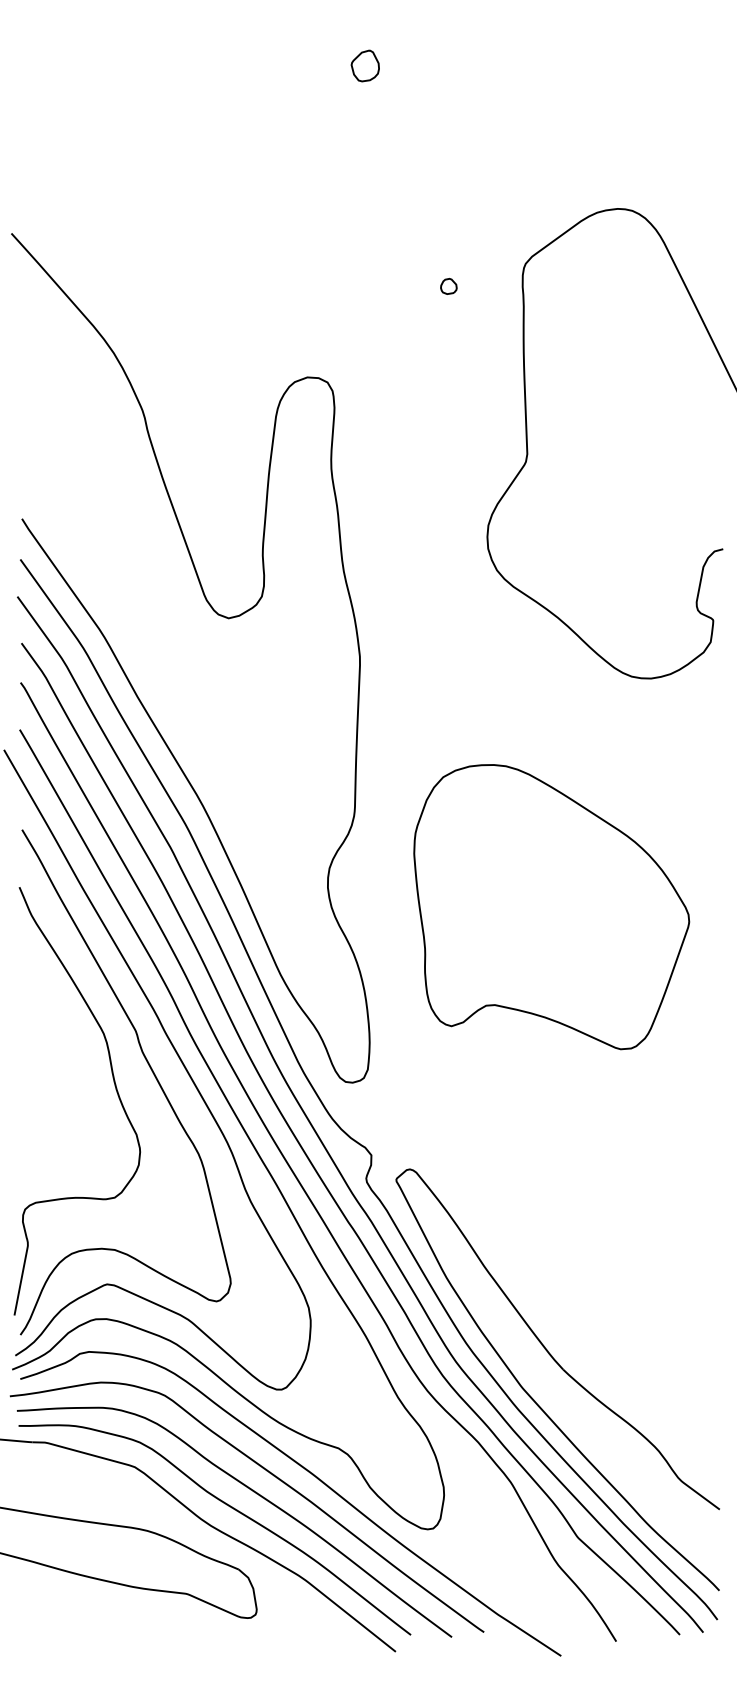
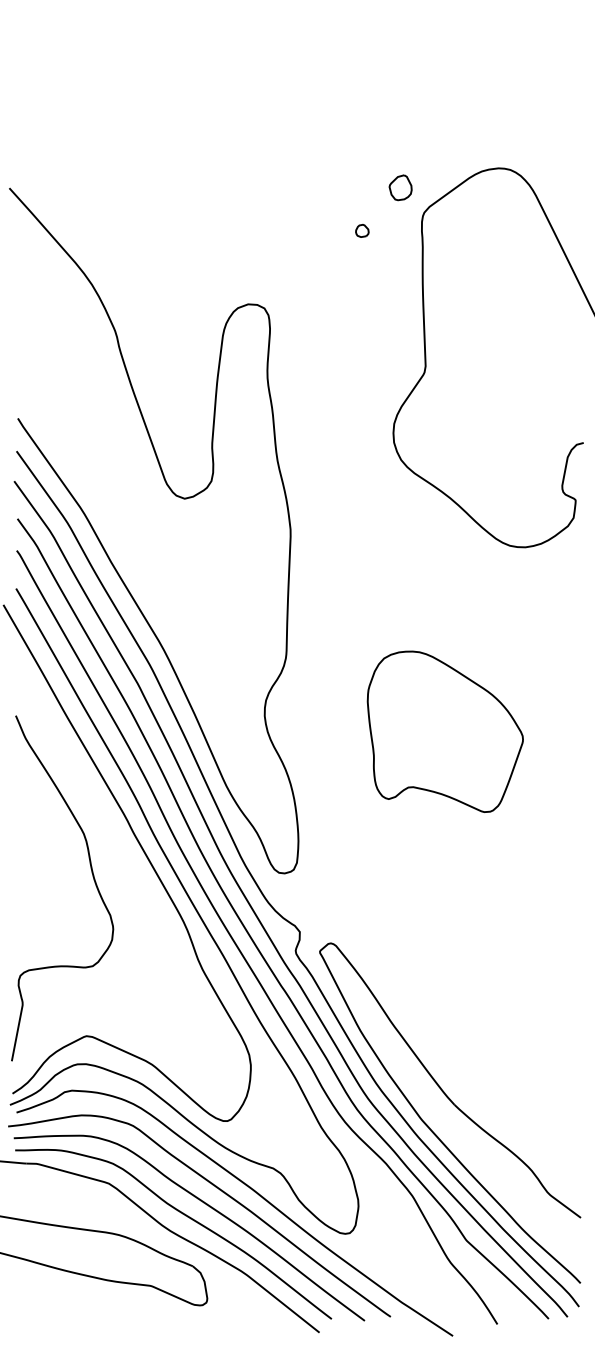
part: (364, 65) -> (399, 187), moved
part: (551, 907) -> (445, 732), size x0.7
curve: (150, 1069) -> (121, 862), removed

